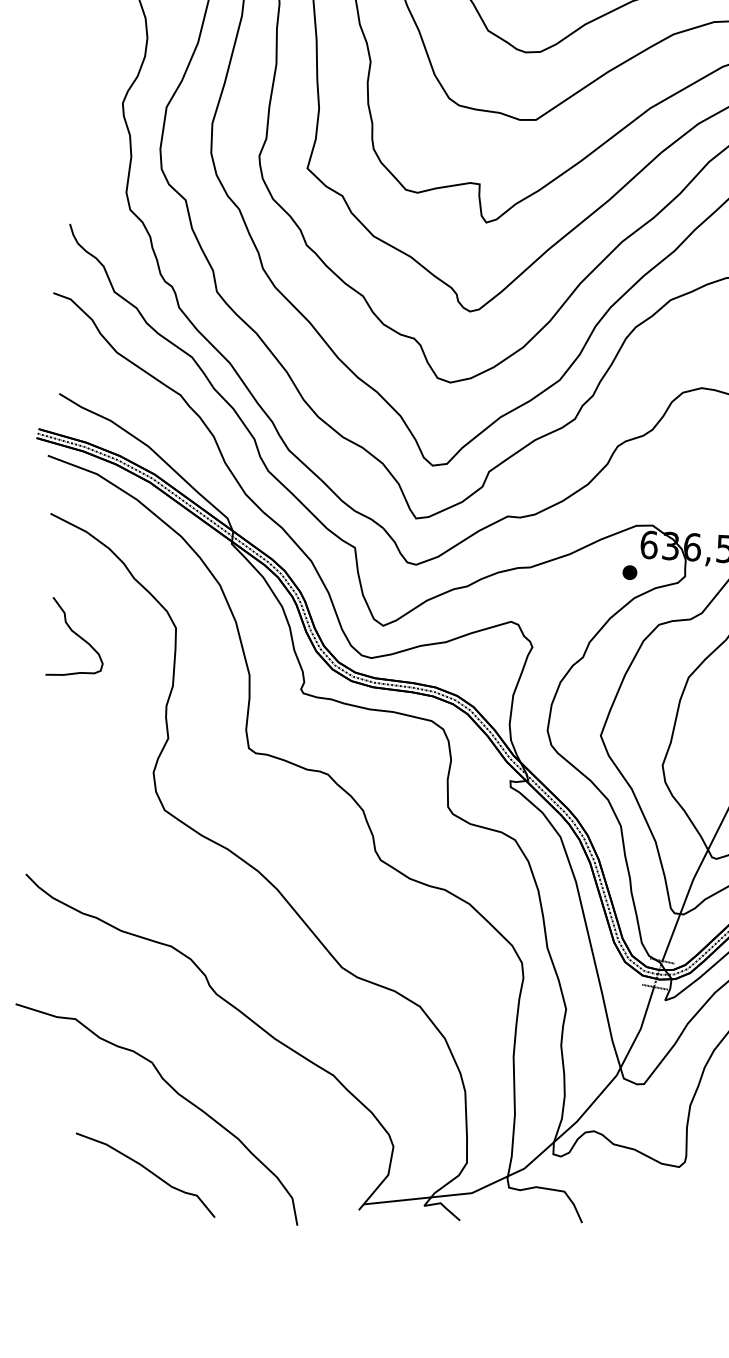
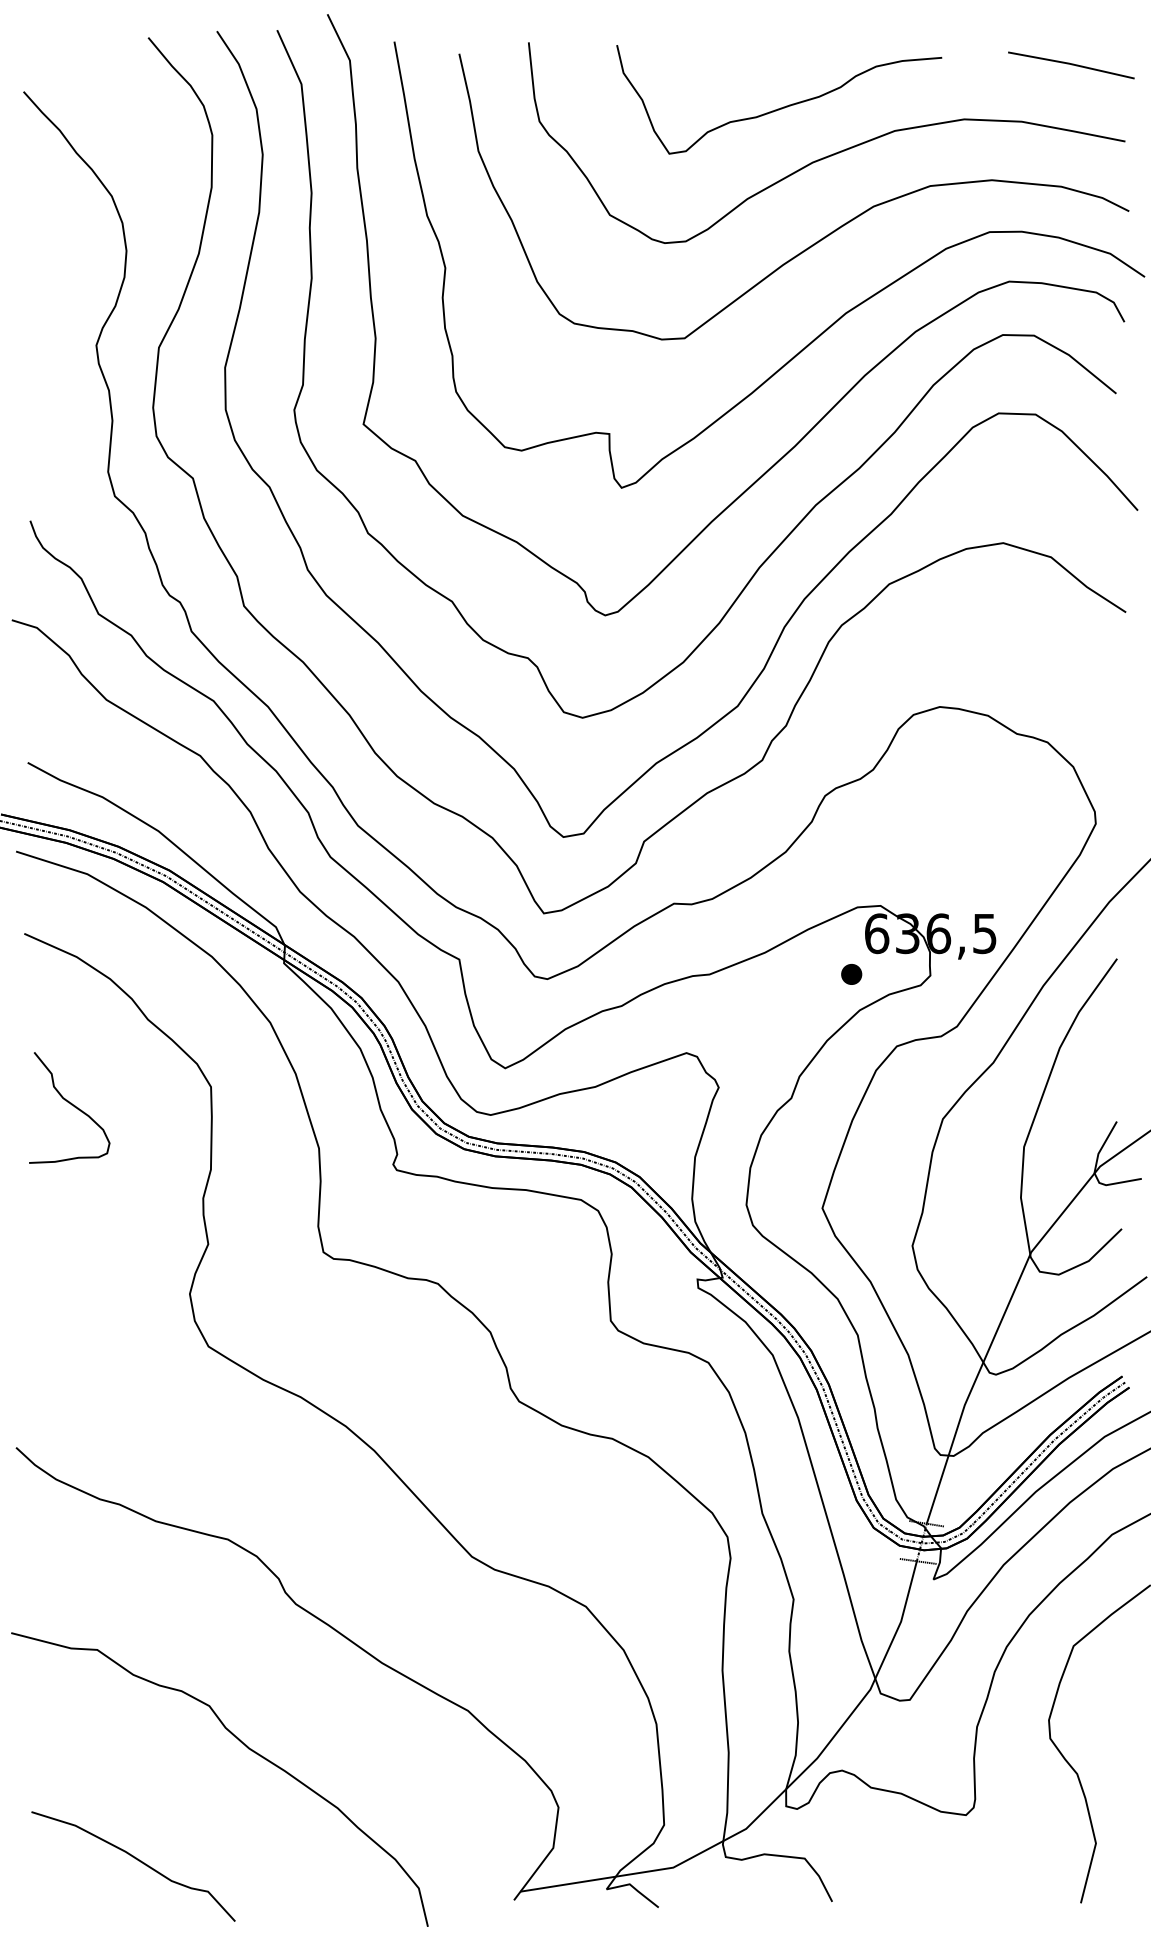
part: (149, 1171) -> (138, 1861), moved

